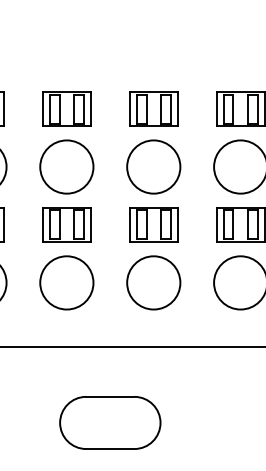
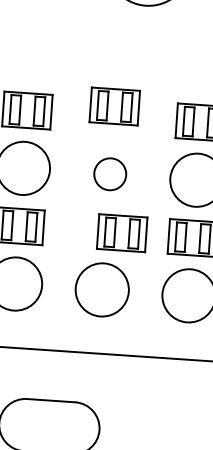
part: (153, 108) -> (114, 105), moved
circle: (153, 166) -> (109, 173), size x0.6
part: (153, 224) -> (121, 232), moved

